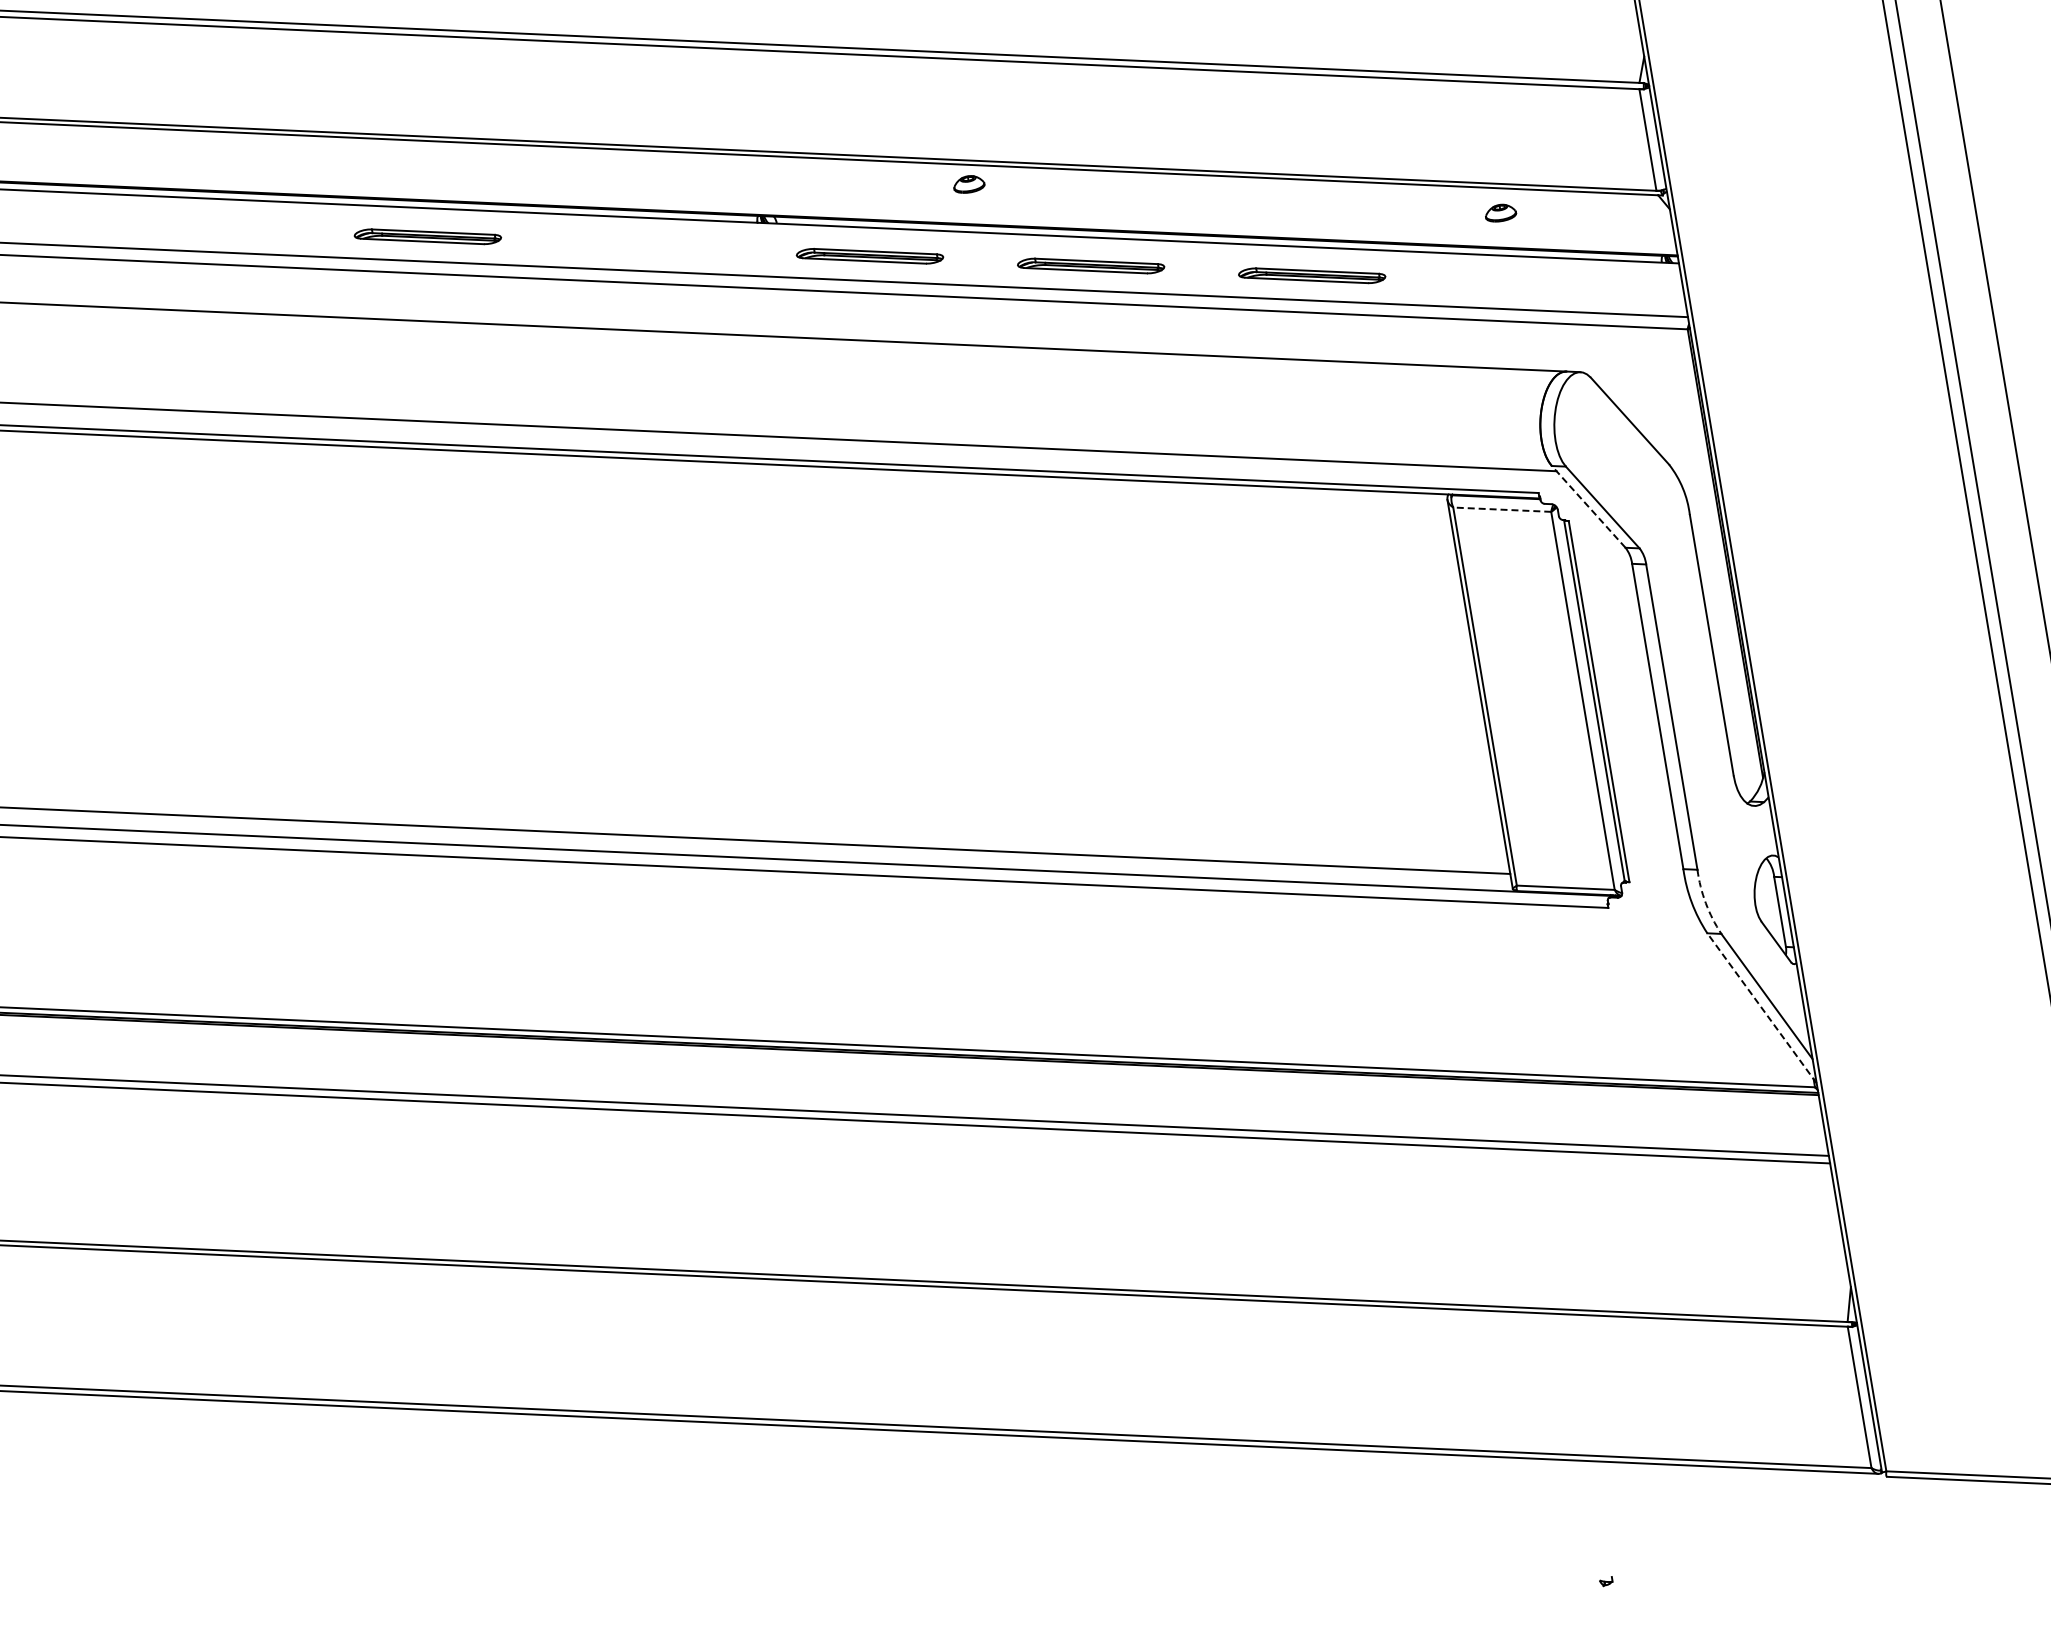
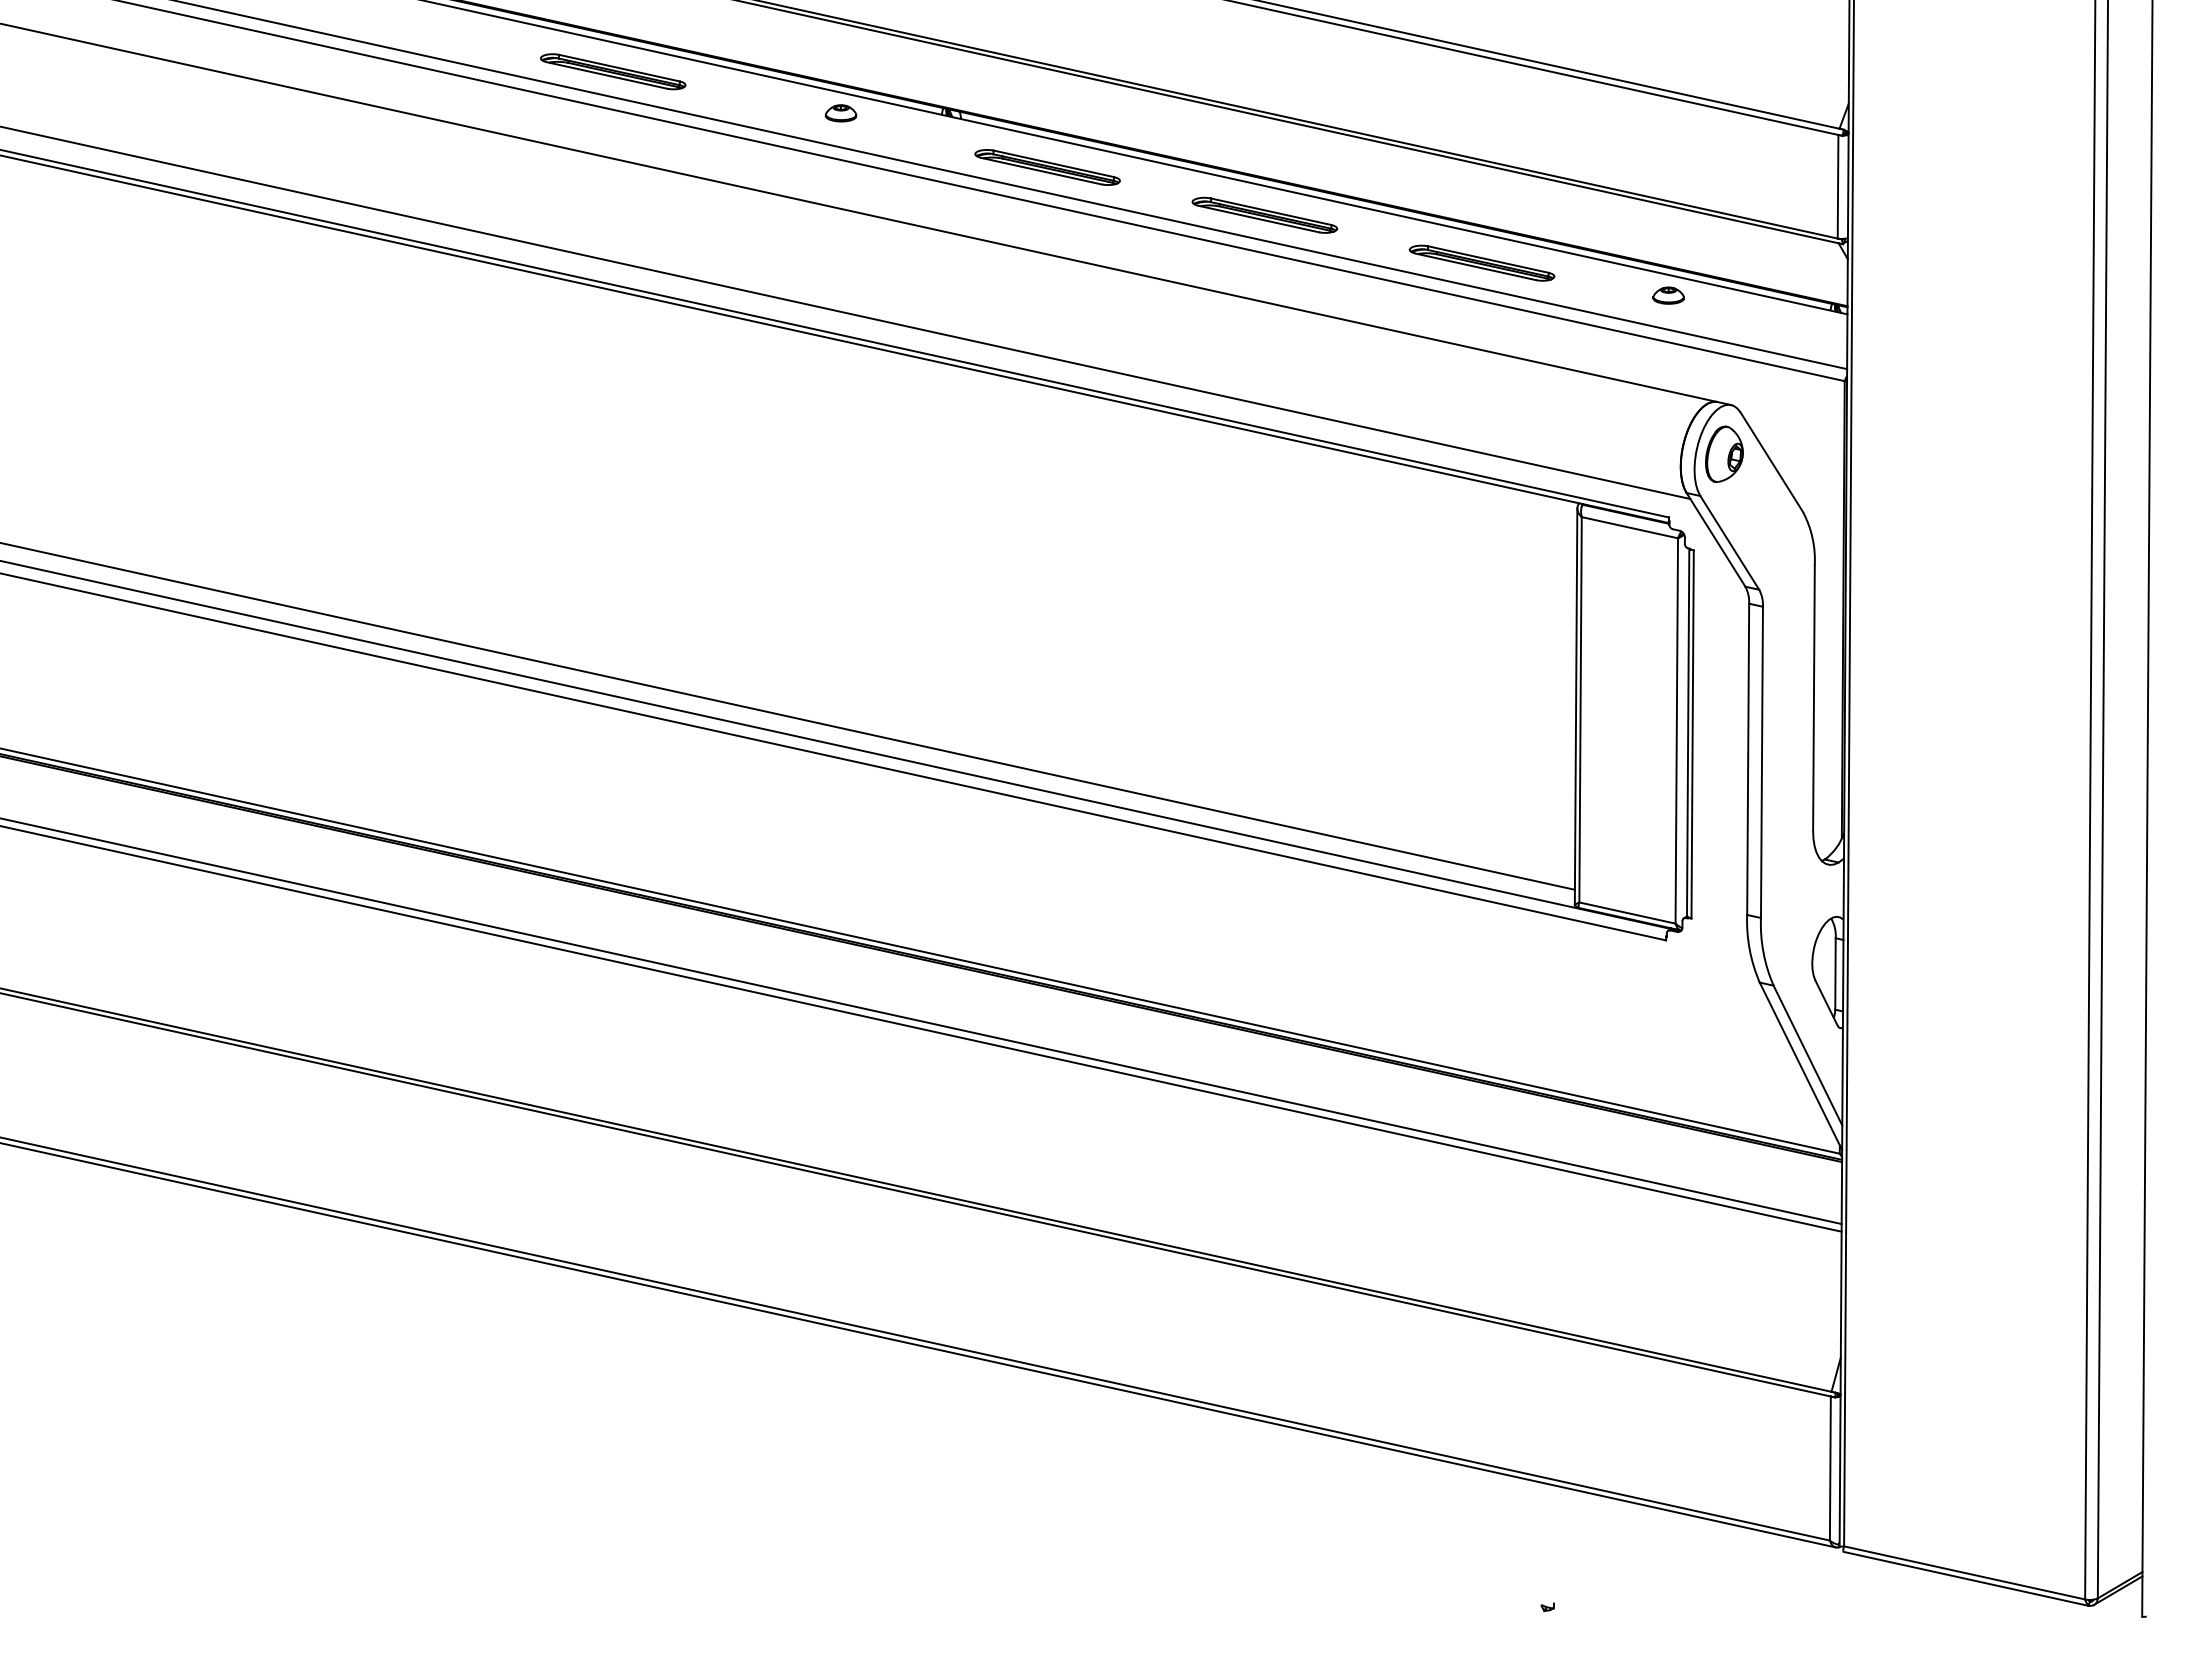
part: (968, 184) -> (840, 113), moved
part: (1500, 212) -> (1668, 295), moved
part: (1582, 420) -> (1724, 453), added
line: (1588, 506) -> (1715, 539), dashed -> solid
line: (1501, 509) -> (1629, 527), dashed -> solid
arc: (1705, 903) -> (1763, 952), dashed -> solid
line: (1761, 1007) -> (1800, 1065), dashed -> solid

